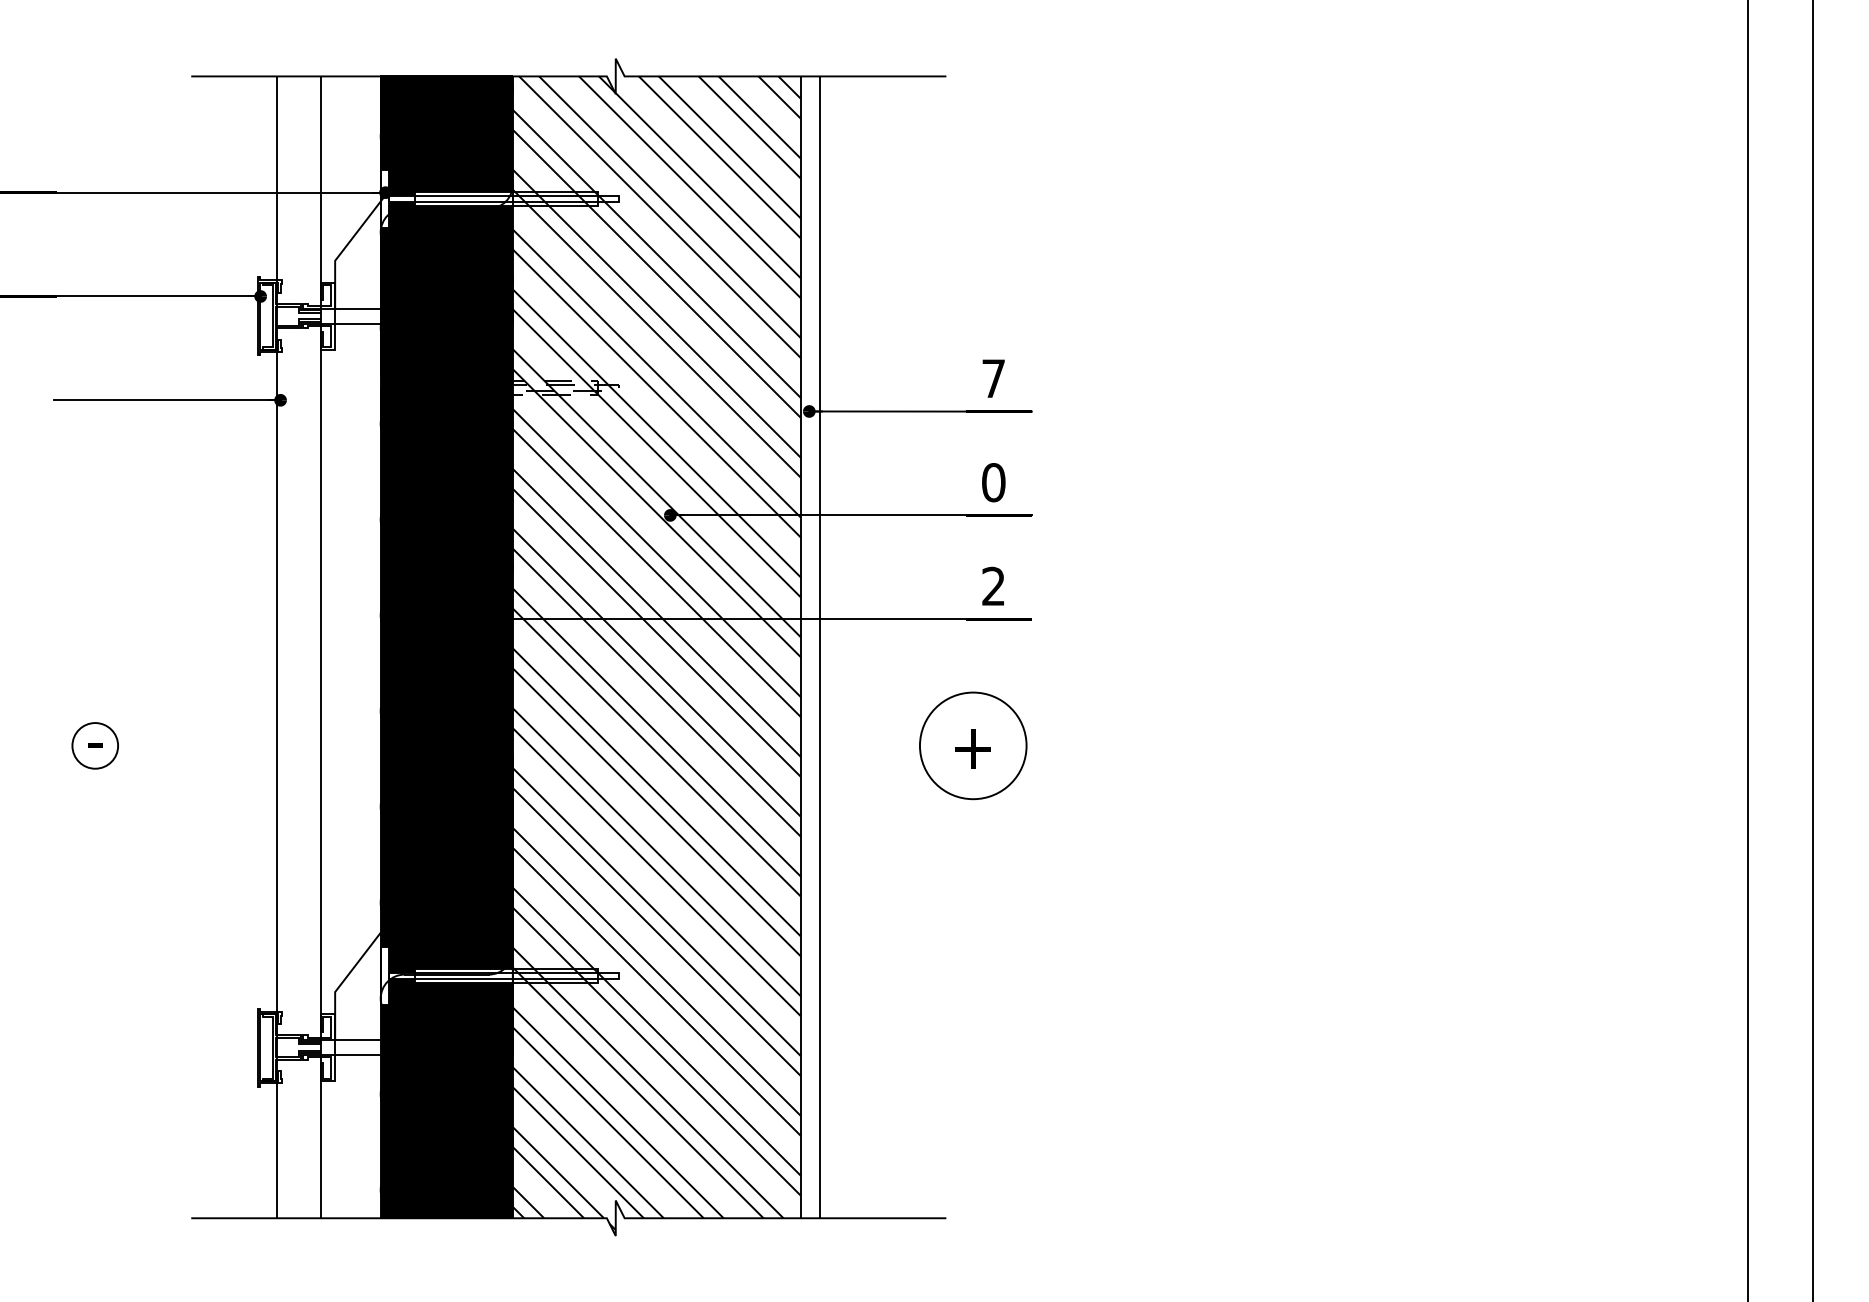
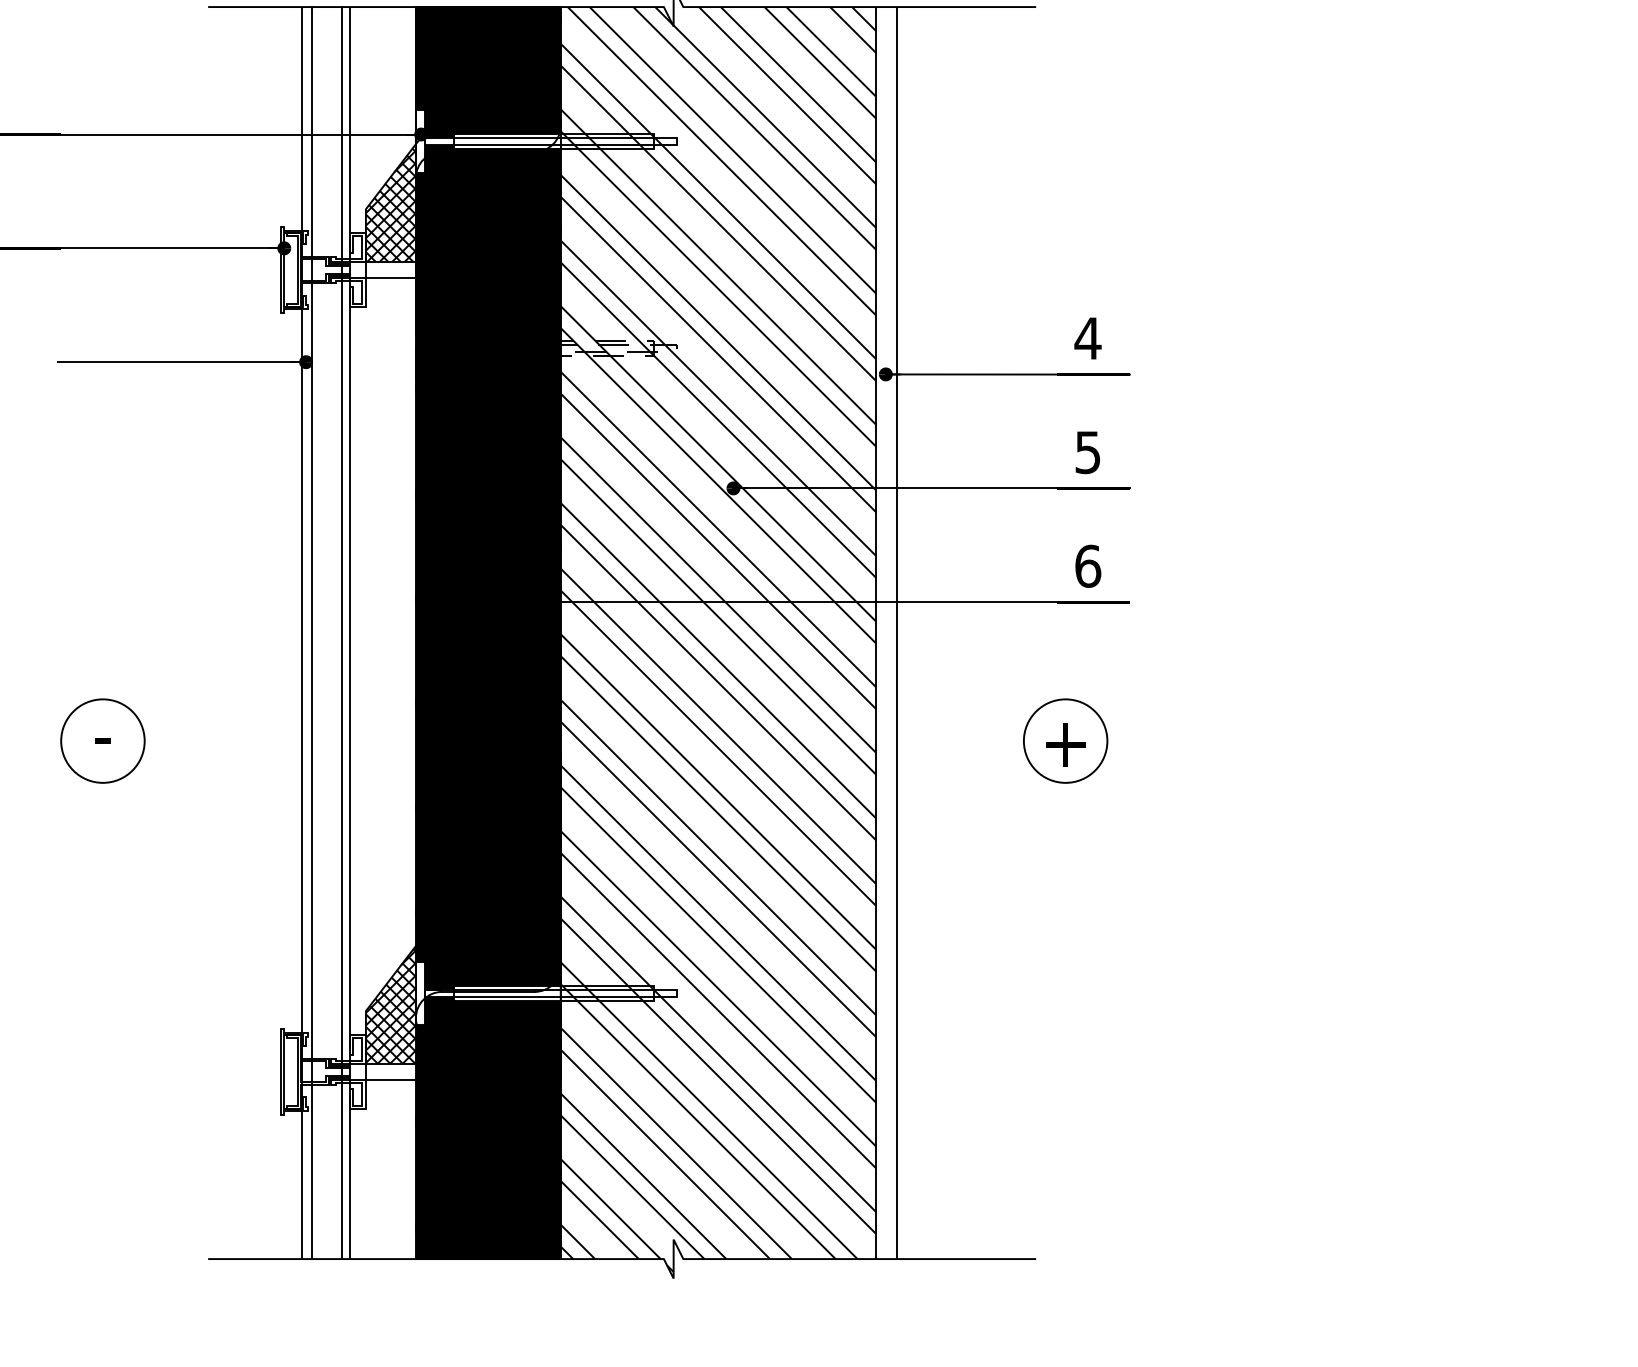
hatch: (357, 256) -> (390, 204), added
text: (993, 378) -> (1087, 338), 7 -> 4
text: (993, 482) -> (1087, 452), 0 -> 5
text: (993, 586) -> (1087, 566), 2 -> 6
line: (285, 647) -> (311, 633), added
line: (313, 647) -> (342, 633), added
circle: (95, 745) -> (103, 740), size x1.67
circle: (973, 745) -> (1065, 740), size x0.71
hatch: (357, 987) -> (390, 1006), added

